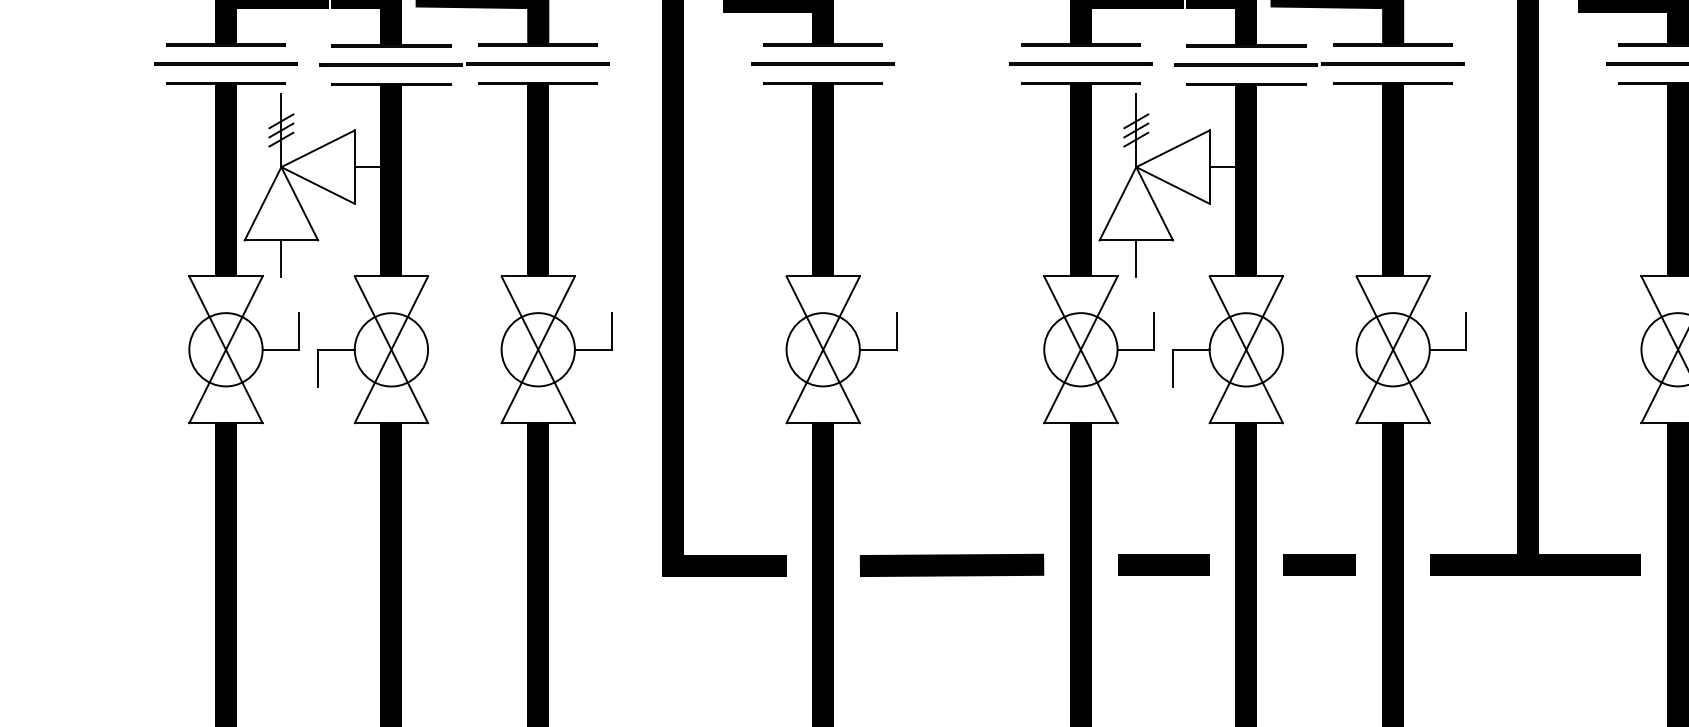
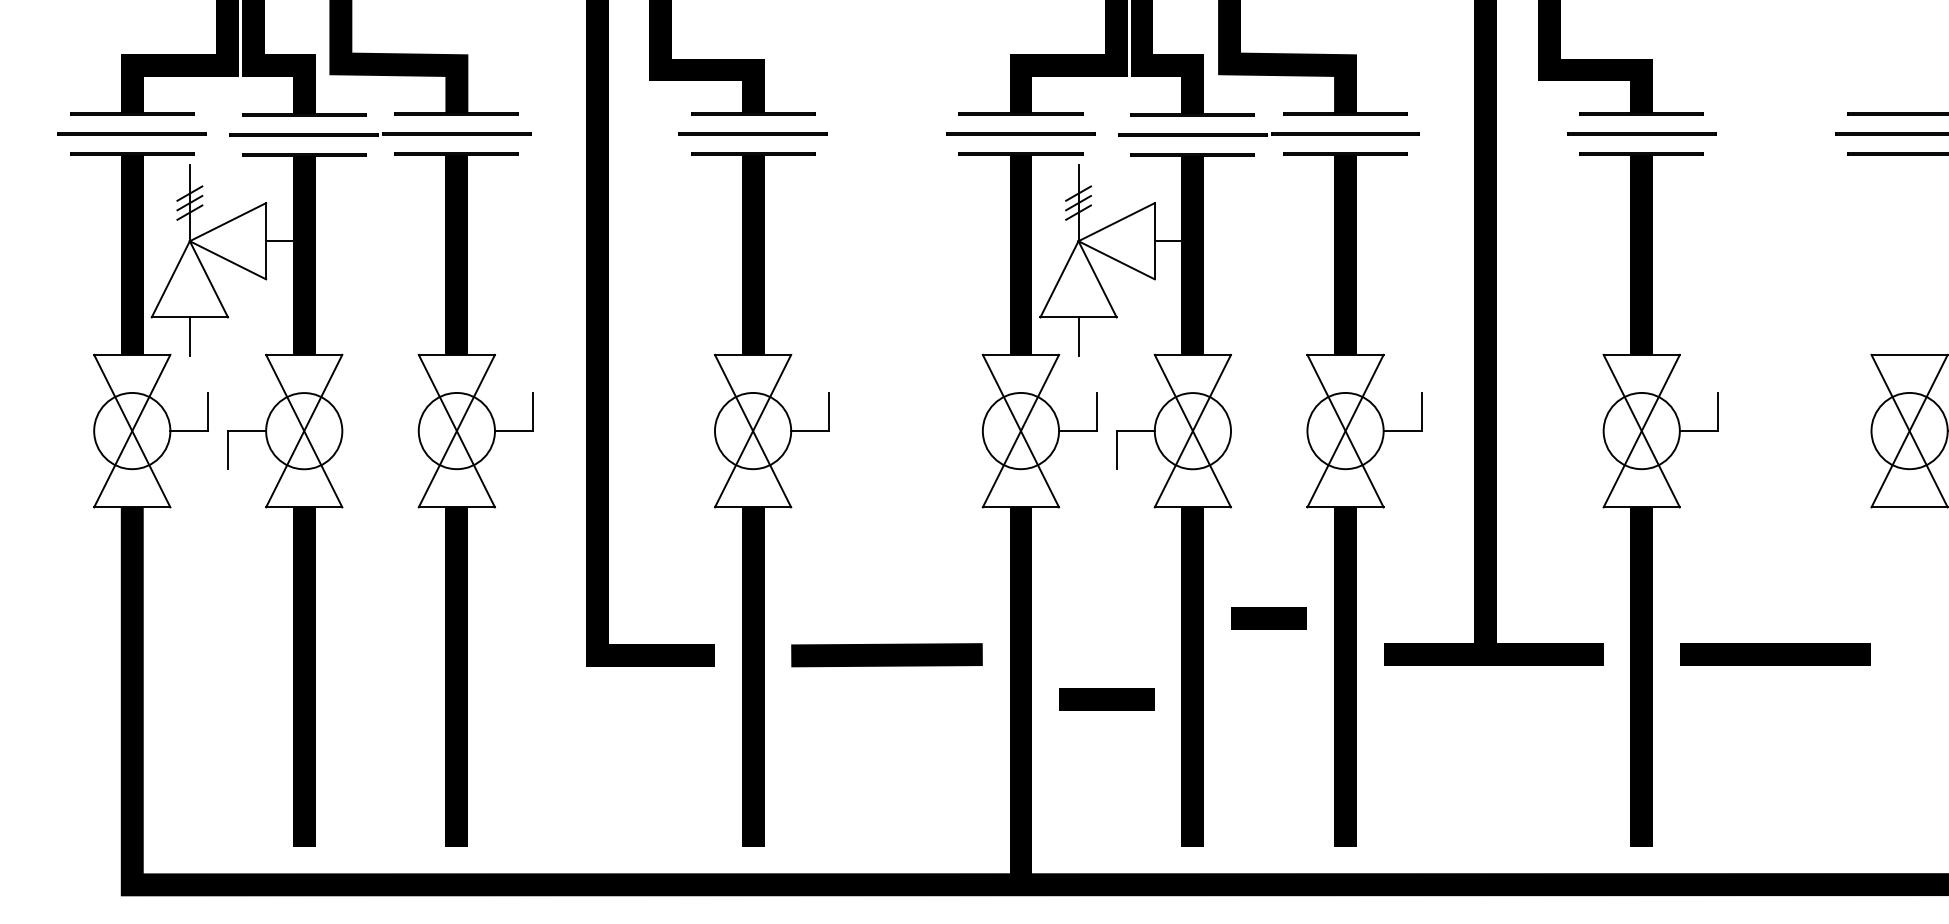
line: (1163, 564) -> (1106, 699), moved
line: (1319, 564) -> (1268, 618), moved

